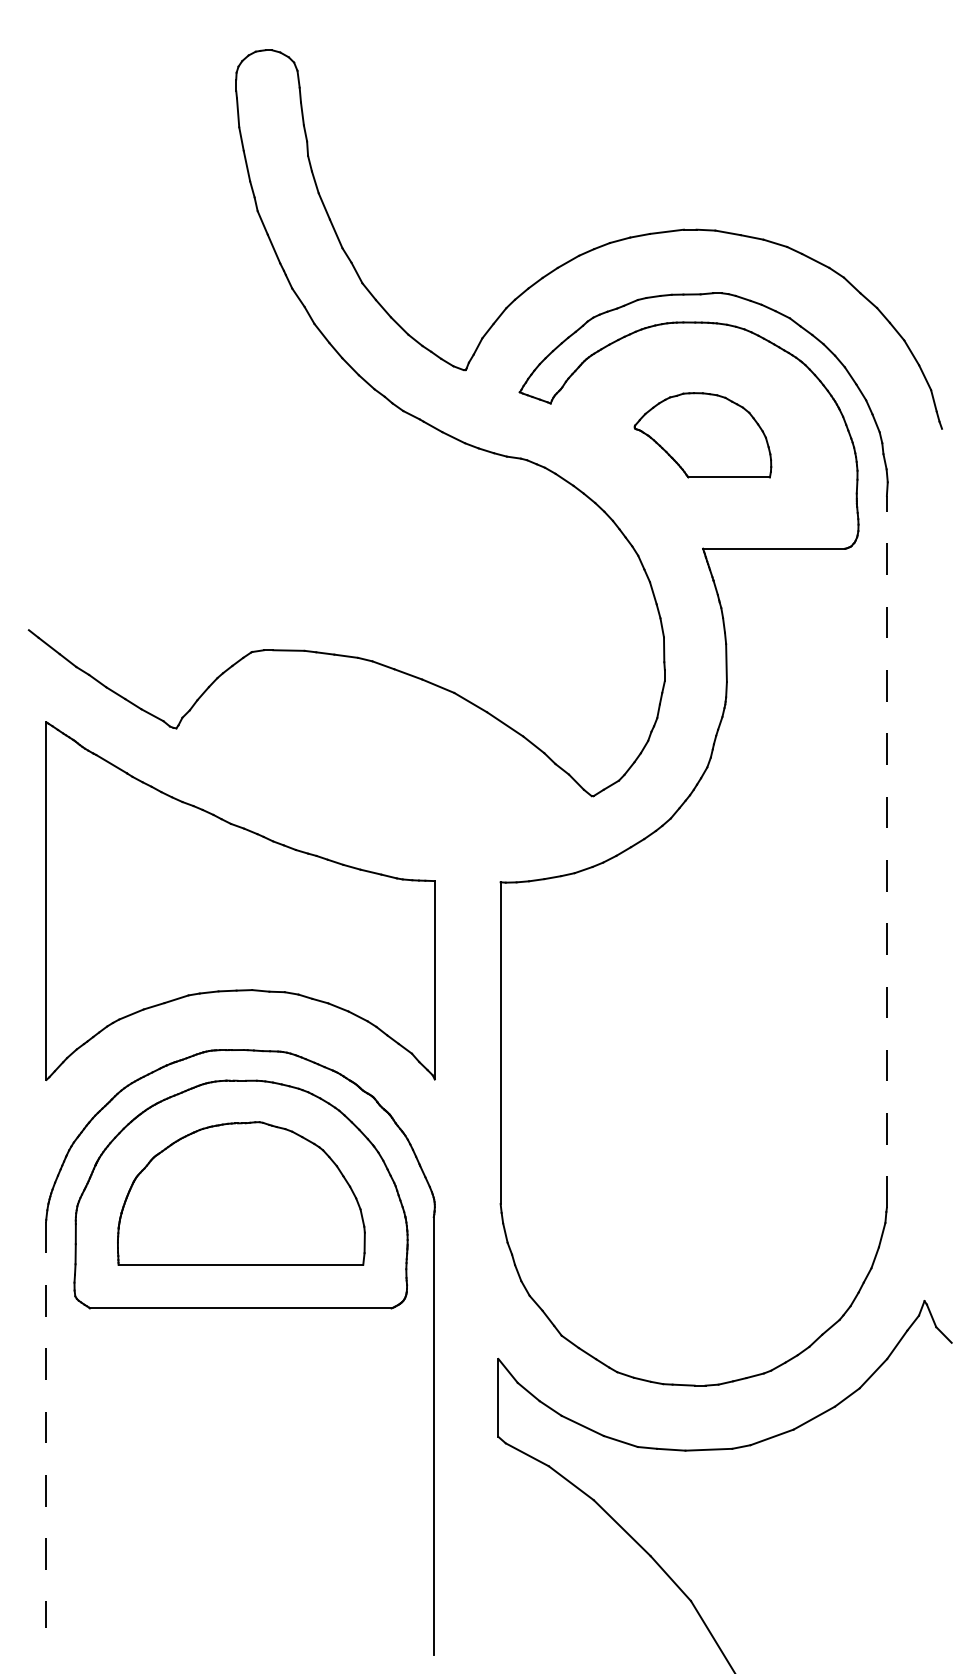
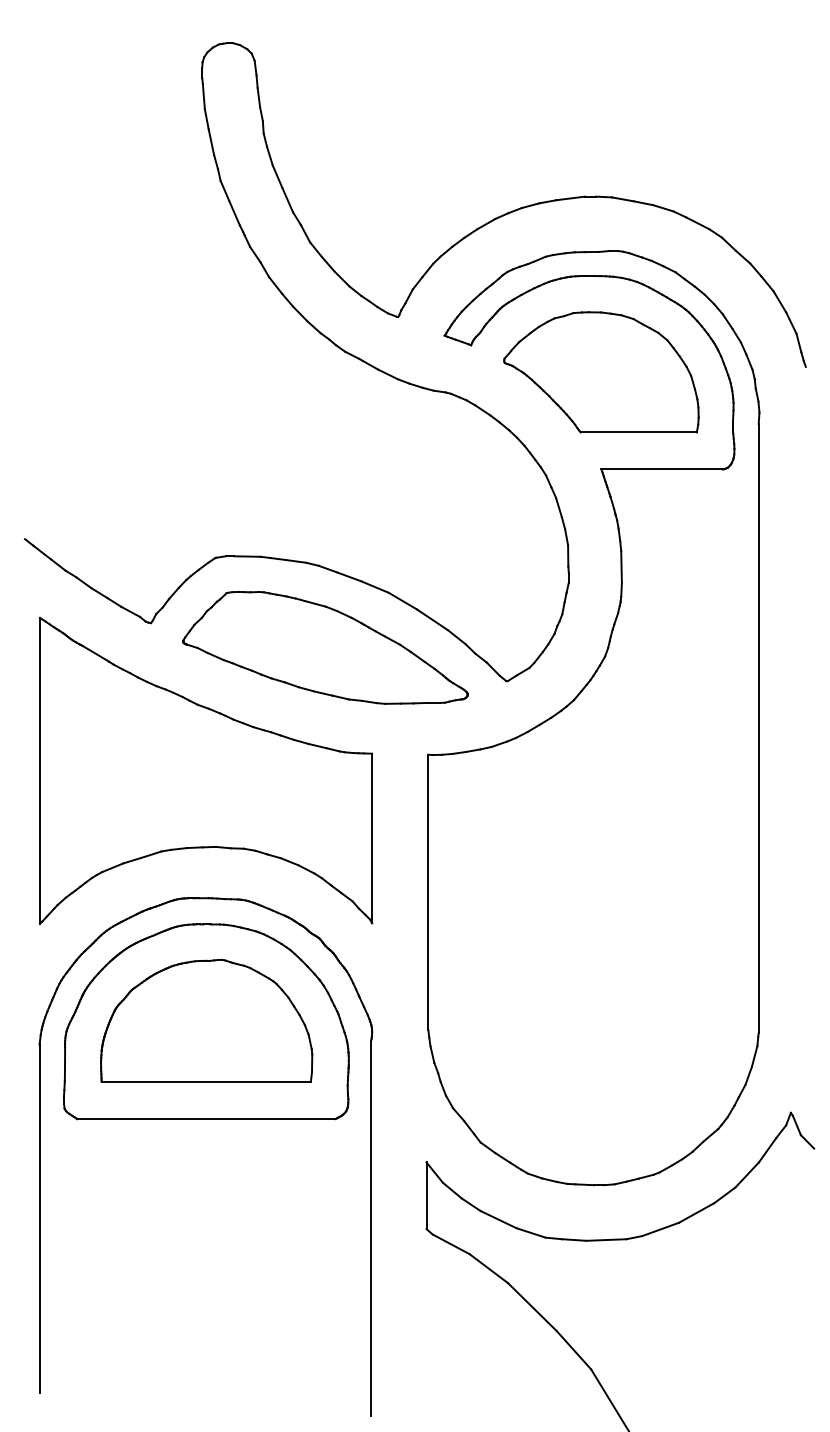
part: (702, 435) -> (601, 372), size x1.67
part: (380, 757) -> (325, 648), added
line: (886, 851) -> (758, 728), dashed -> solid
line: (46, 1425) -> (39, 1219), dashed -> solid

